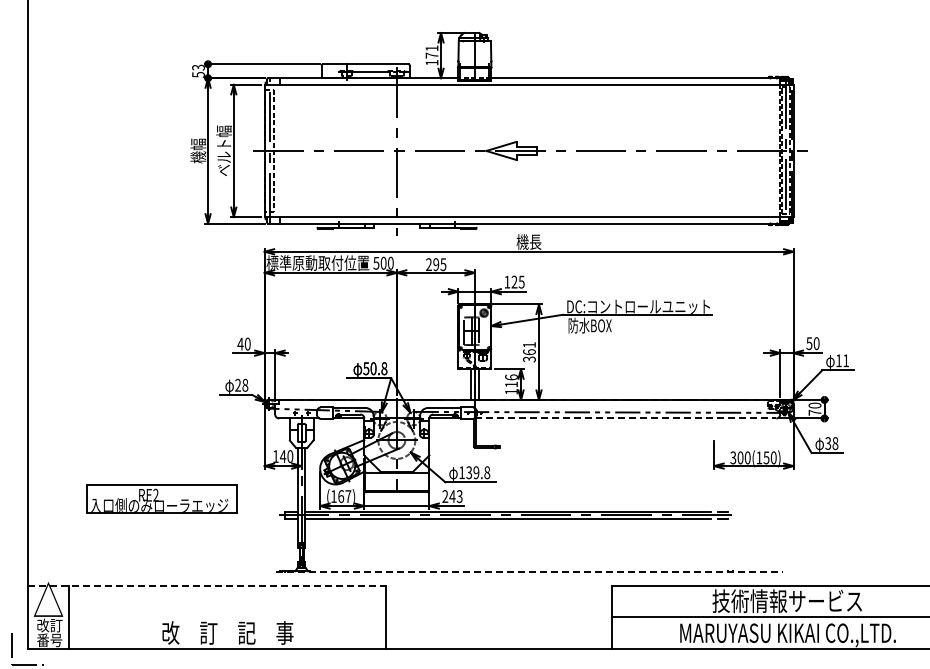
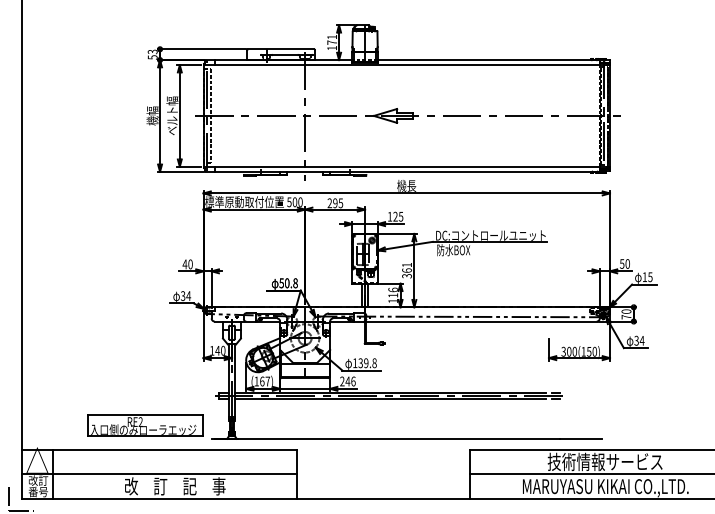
text: (846, 360) -> (650, 276), 11 -> 15
text: (241, 384) -> (185, 295), 28 -> 34
line: (625, 418) -> (480, 321), dashed -> solid
text: (835, 443) -> (642, 340), 38 -> 34
text: (459, 496) -> (353, 381), 243 -> 246
part: (161, 498) -> (145, 424), moved
line: (529, 571) -> (407, 439), dashed -> solid
line: (207, 585) -> (159, 449), dashed -> solid
line: (206, 617) -> (158, 474), added

